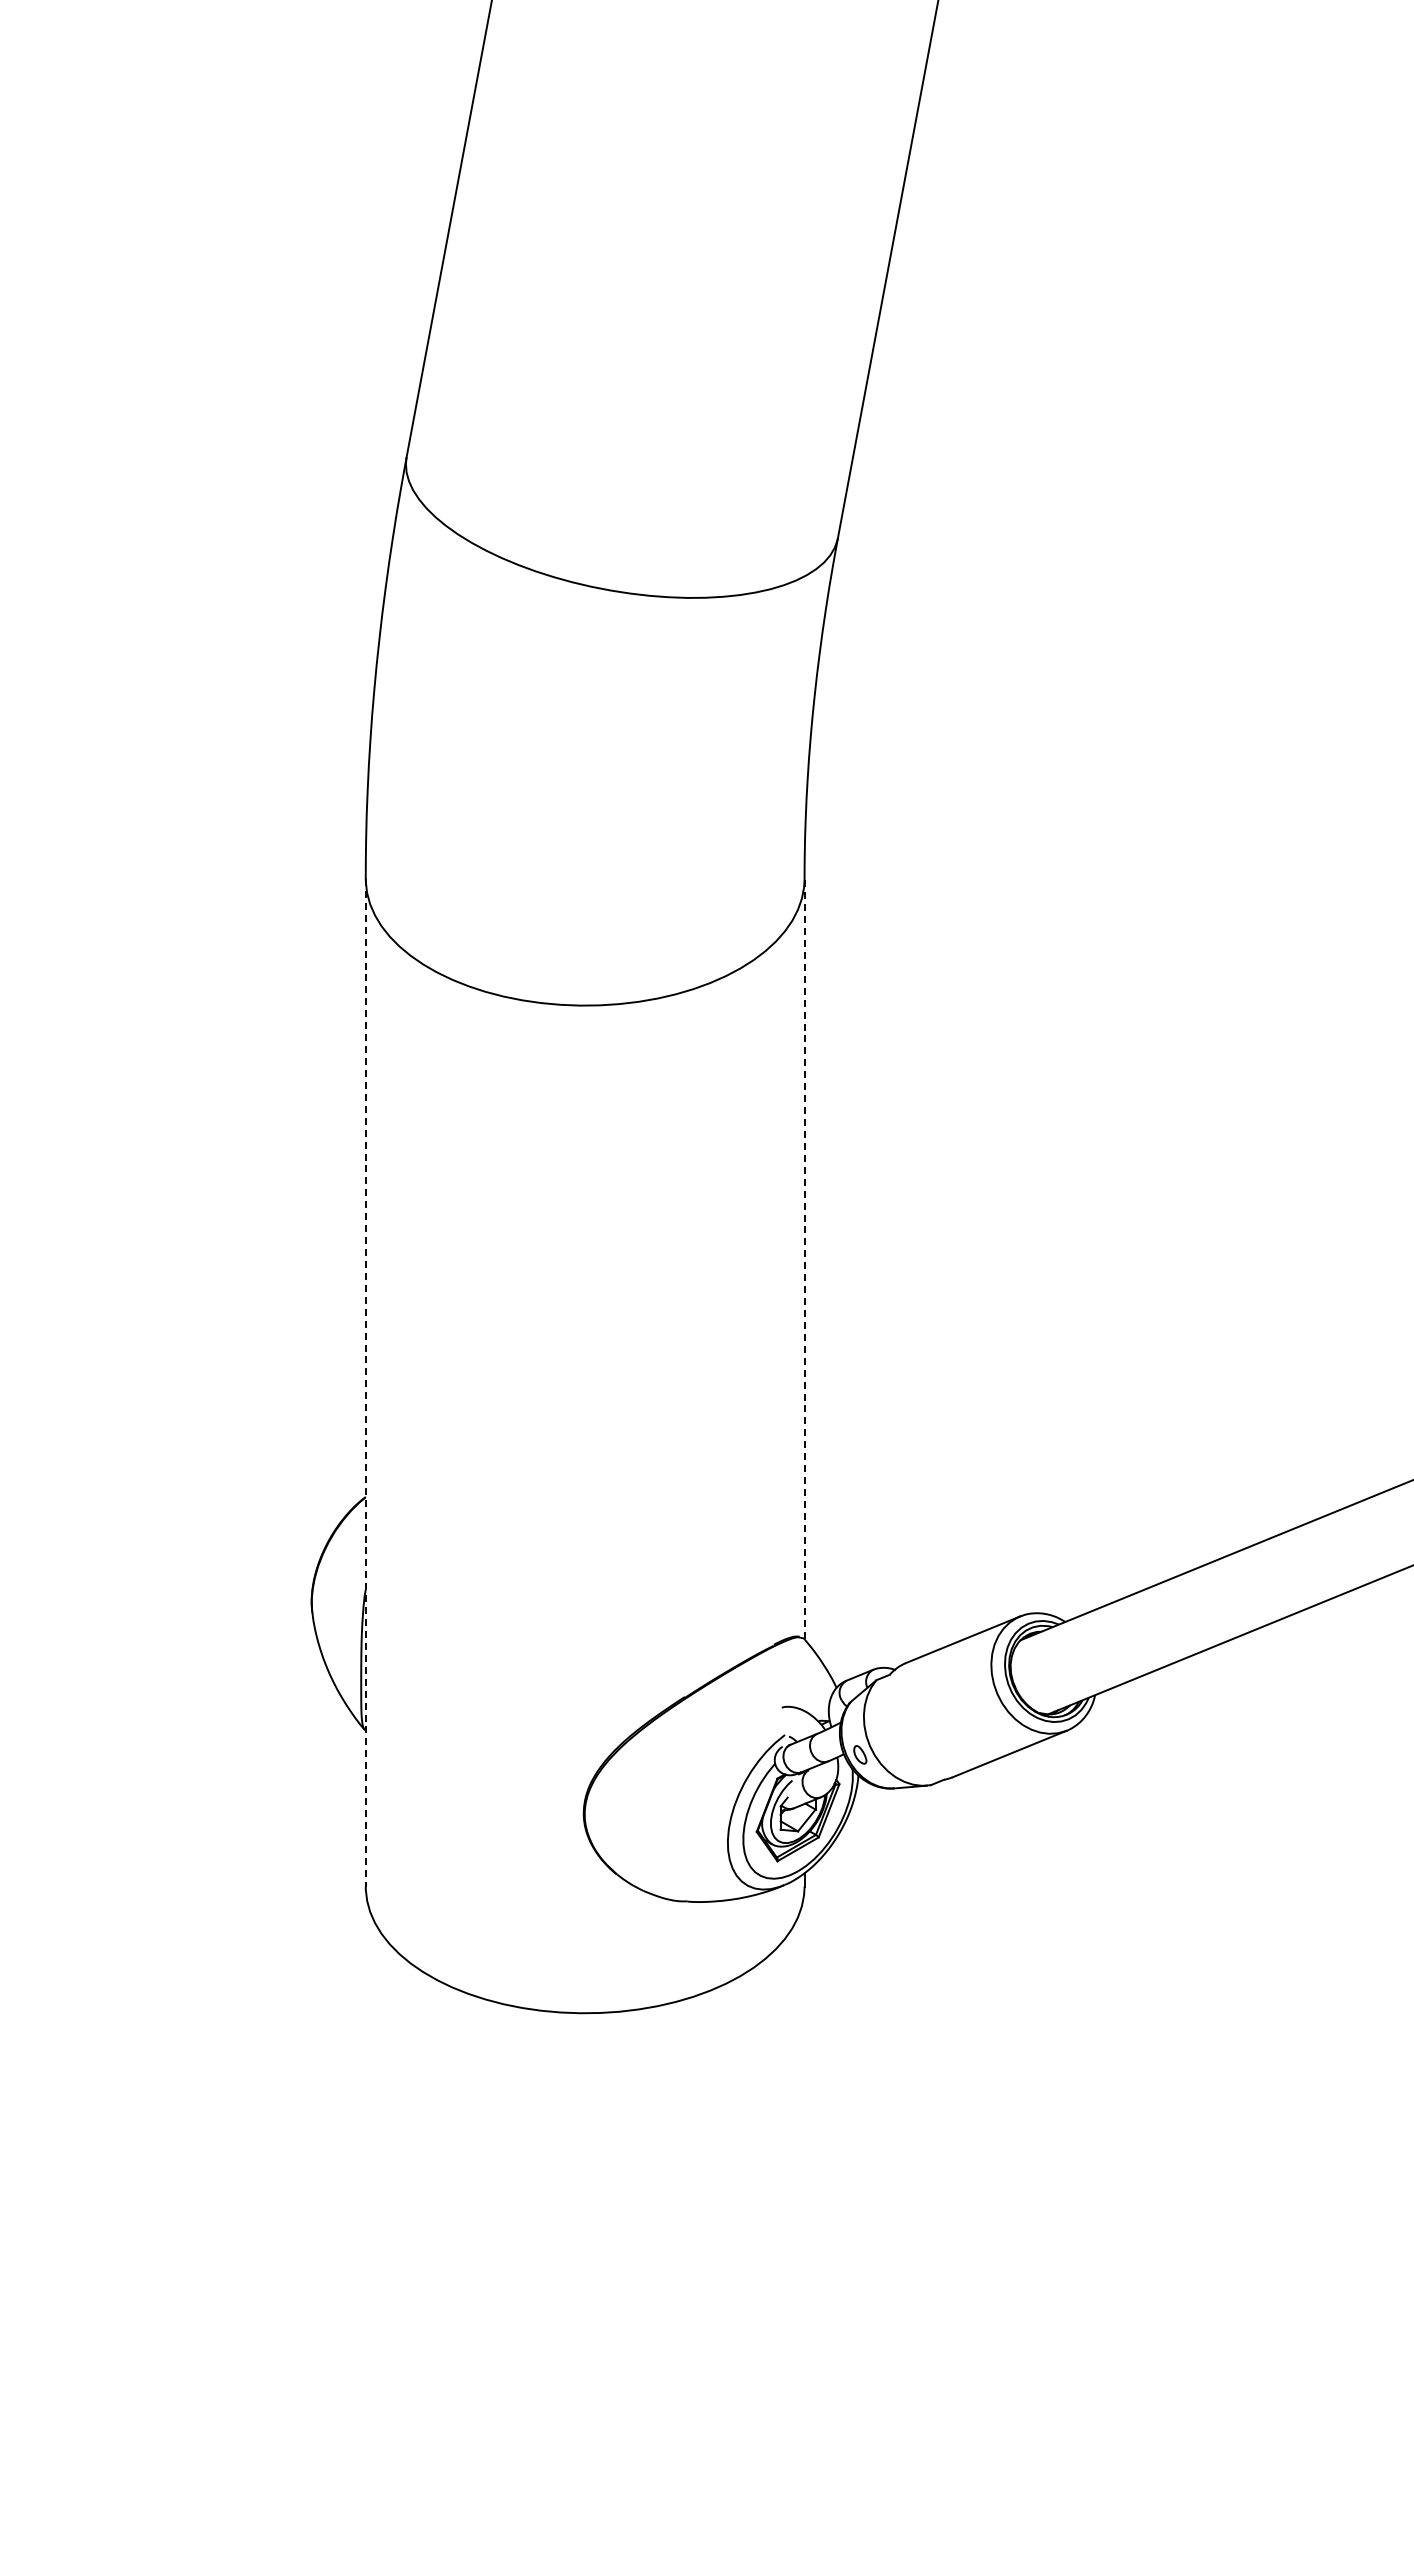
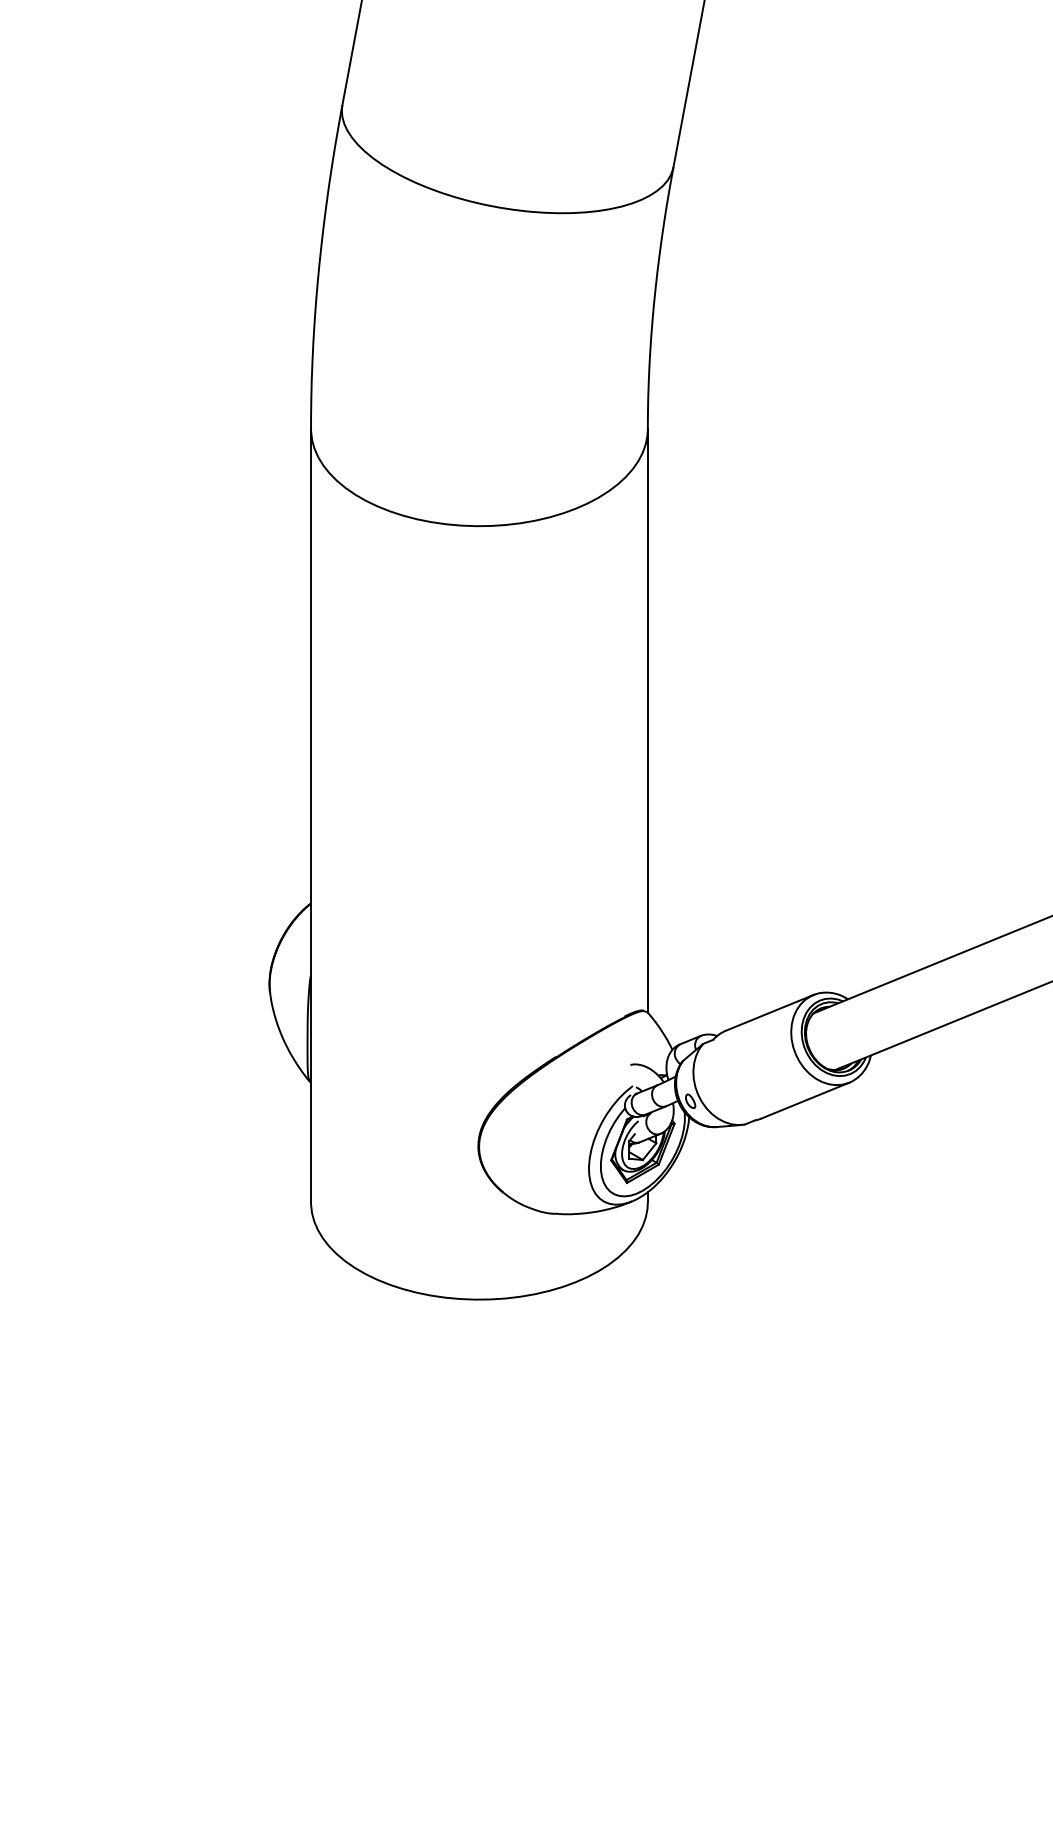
line: (804, 1258) -> (647, 720), dashed -> solid
line: (365, 1382) -> (310, 815), dashed -> solid

